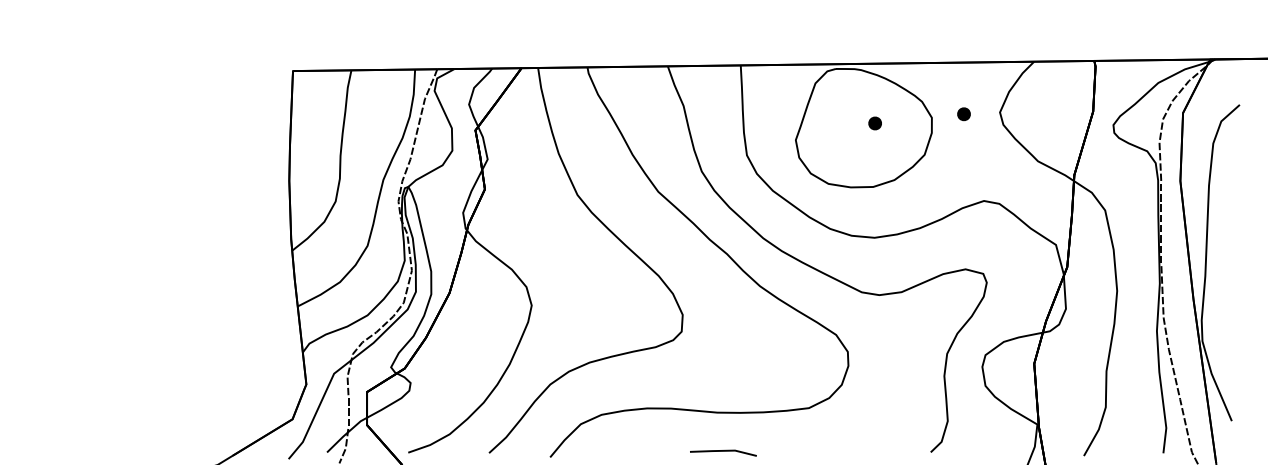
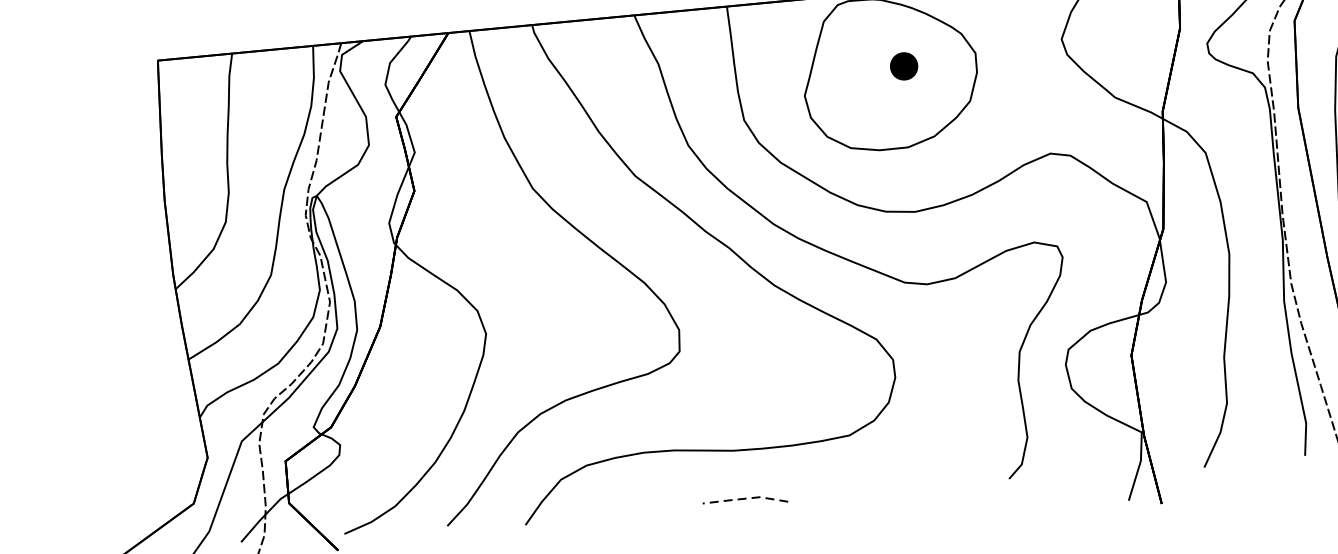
part: (963, 114) -> (1015, 45), removed
part: (874, 123) -> (903, 66), size x1.6
line: (723, 450) -> (745, 498), solid -> dashed

